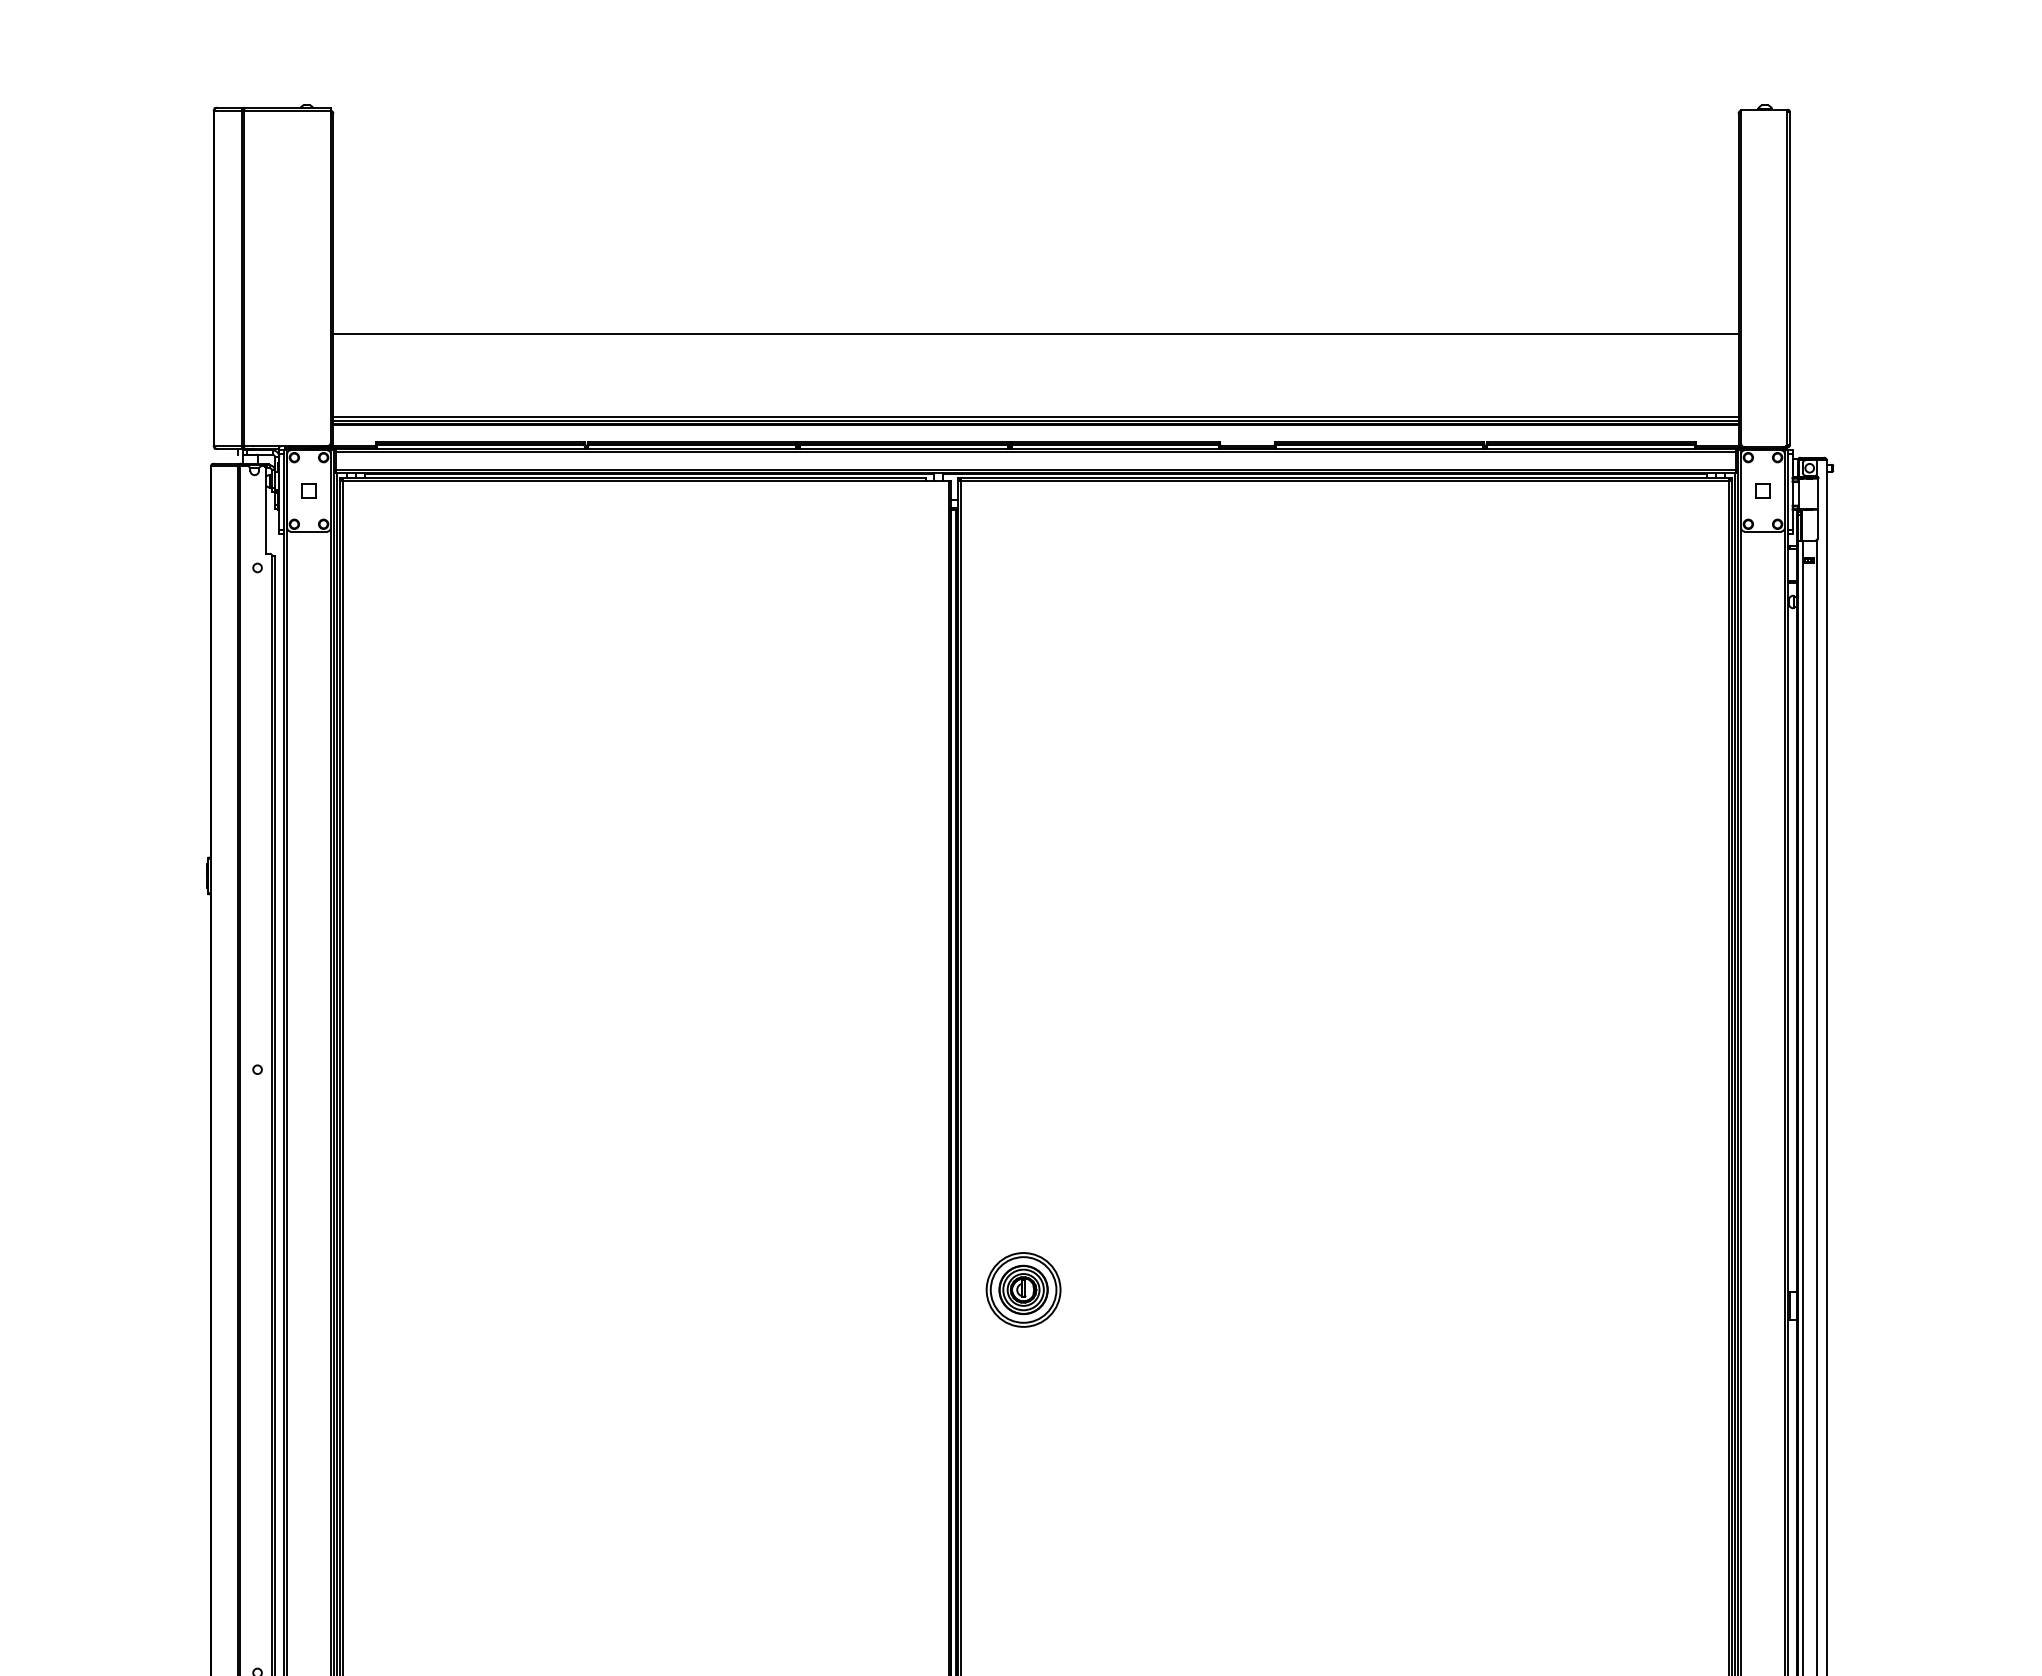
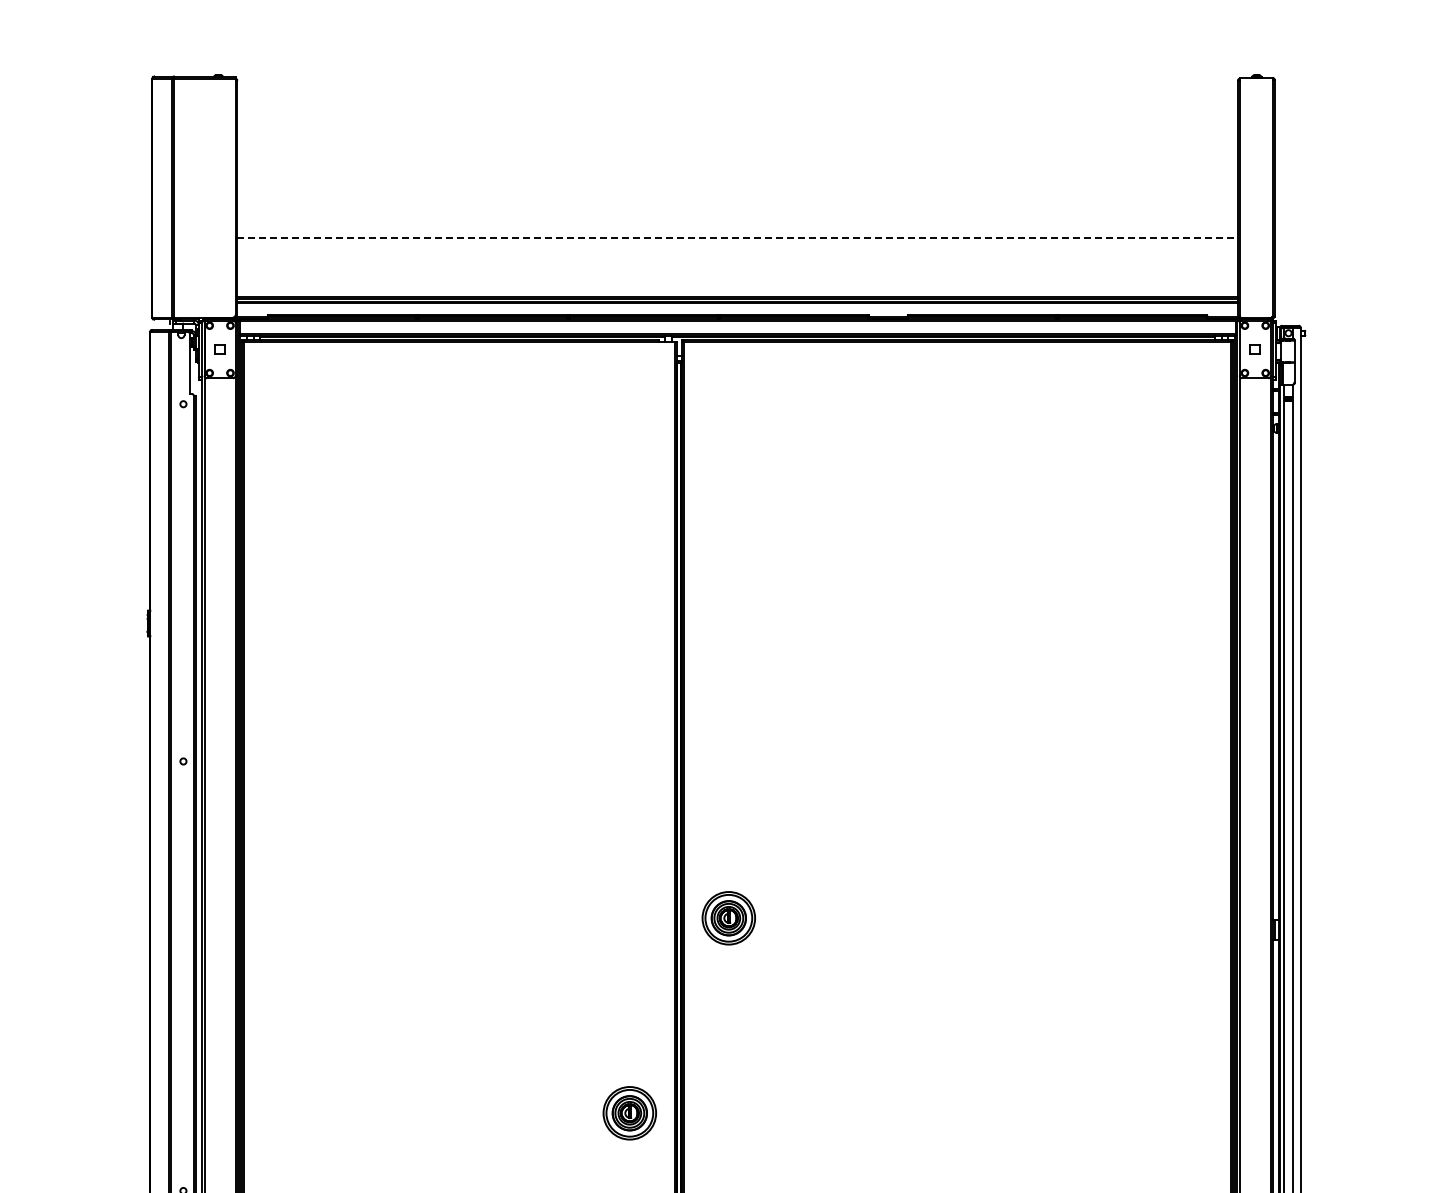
line: (1037, 333) -> (738, 237), solid -> dashed
part: (884, 1564) -> (629, 1113), added

